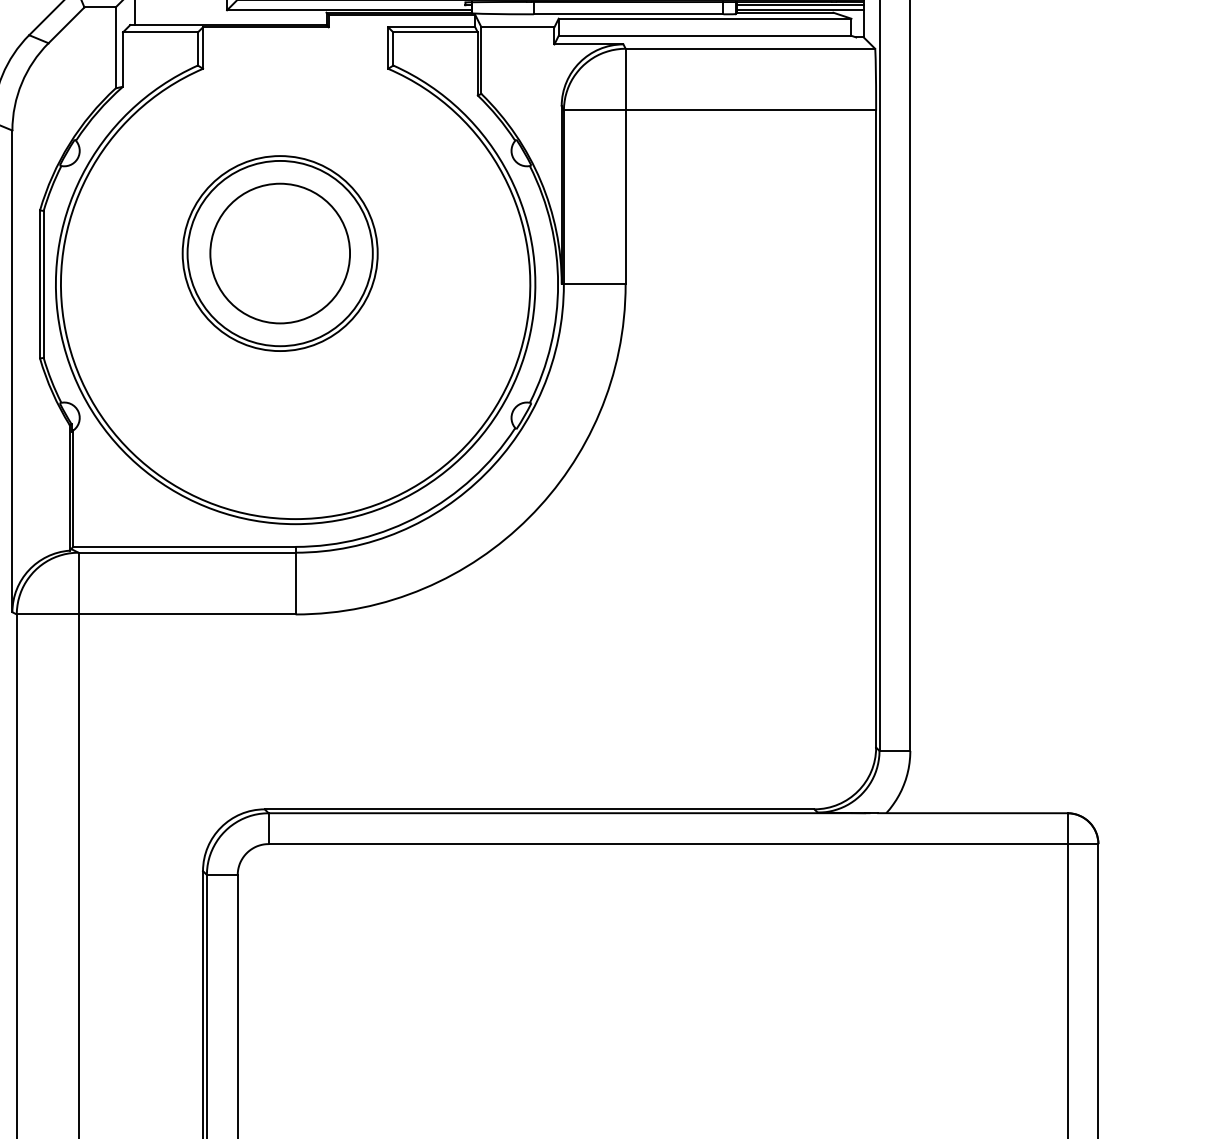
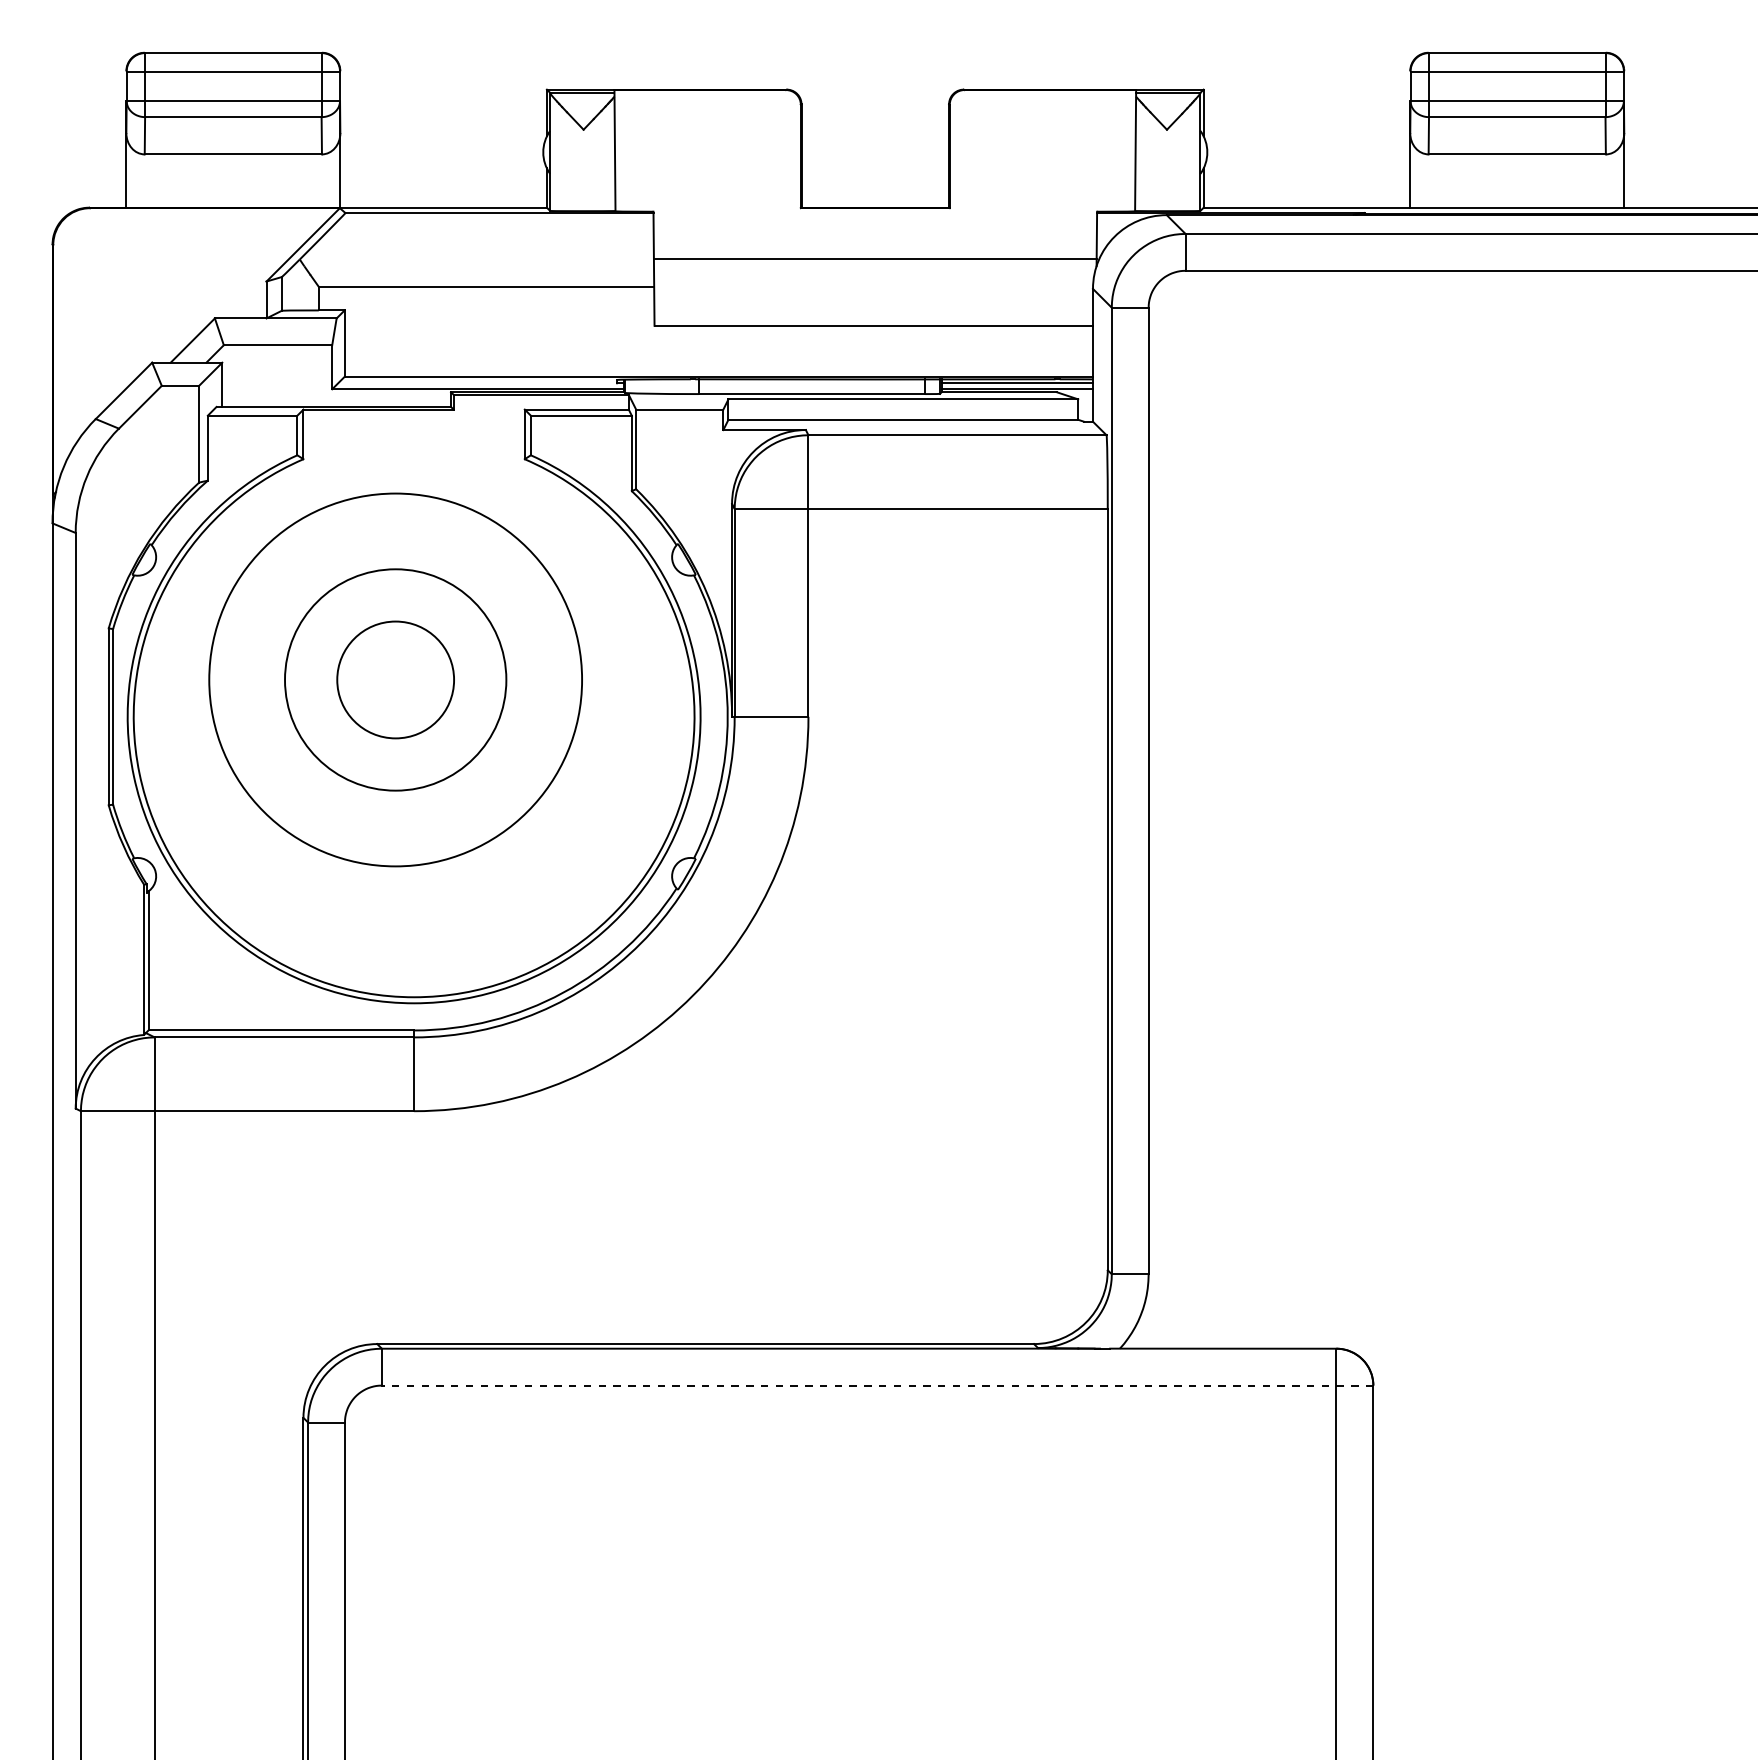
circle: (280, 253) -> (395, 679), size x0.7
circle: (280, 253) -> (395, 679), size x1.6
line: (683, 844) -> (877, 1385), solid -> dashed

